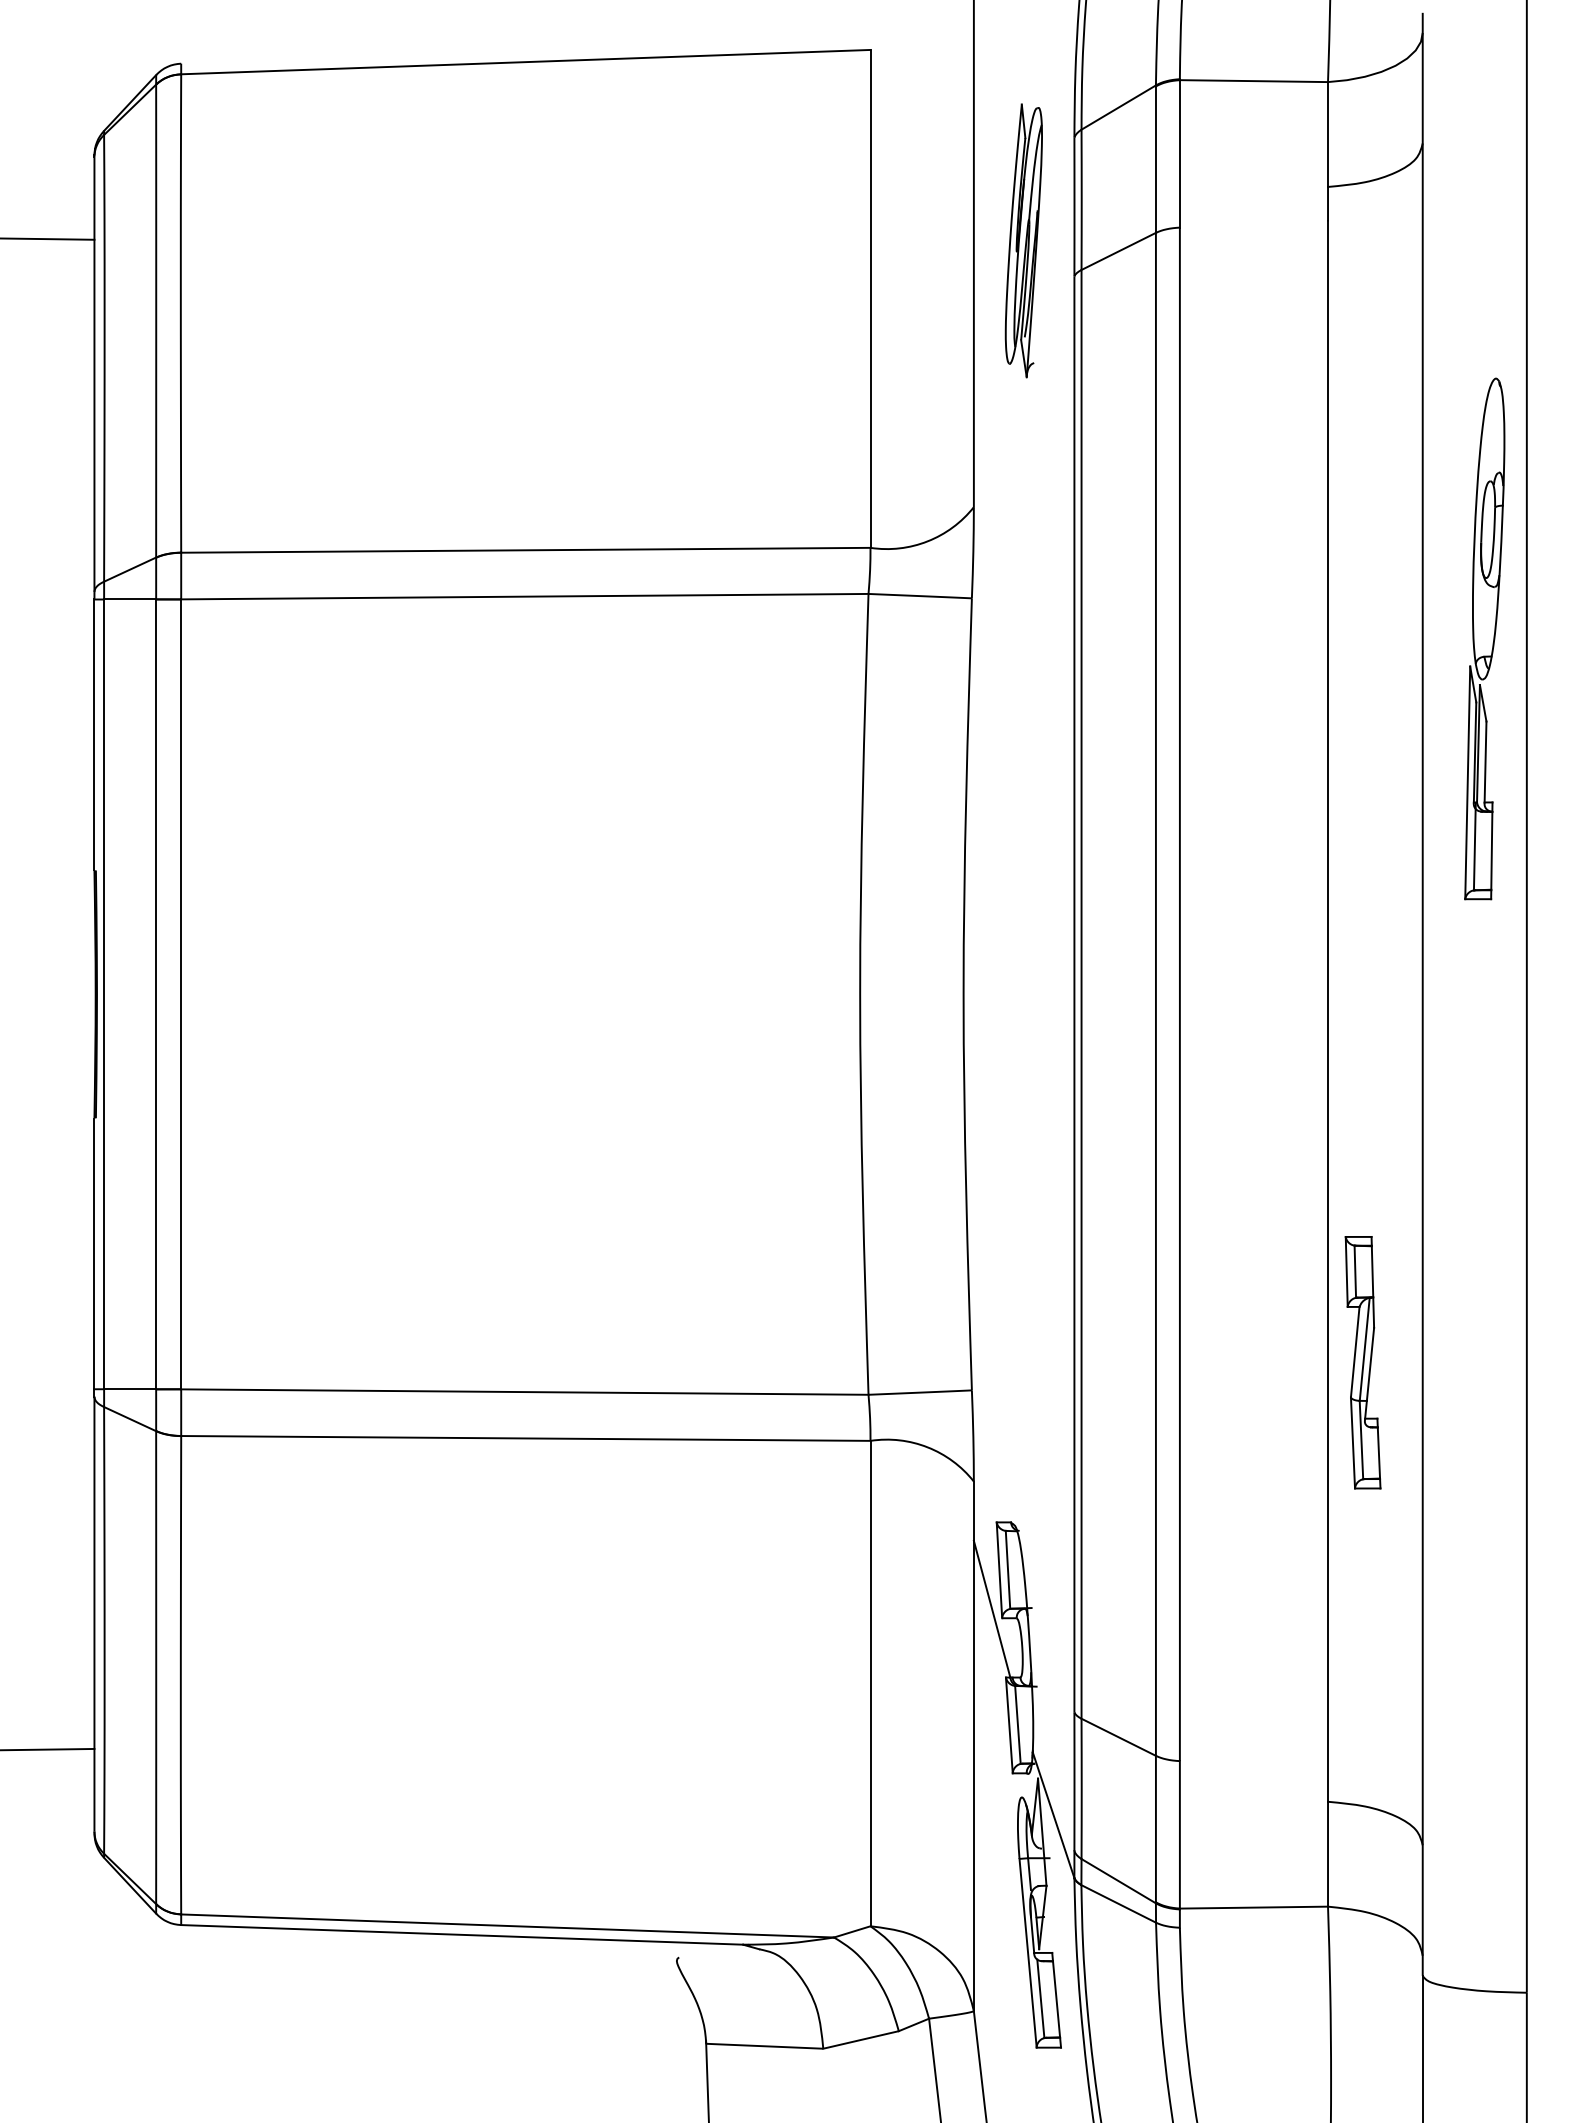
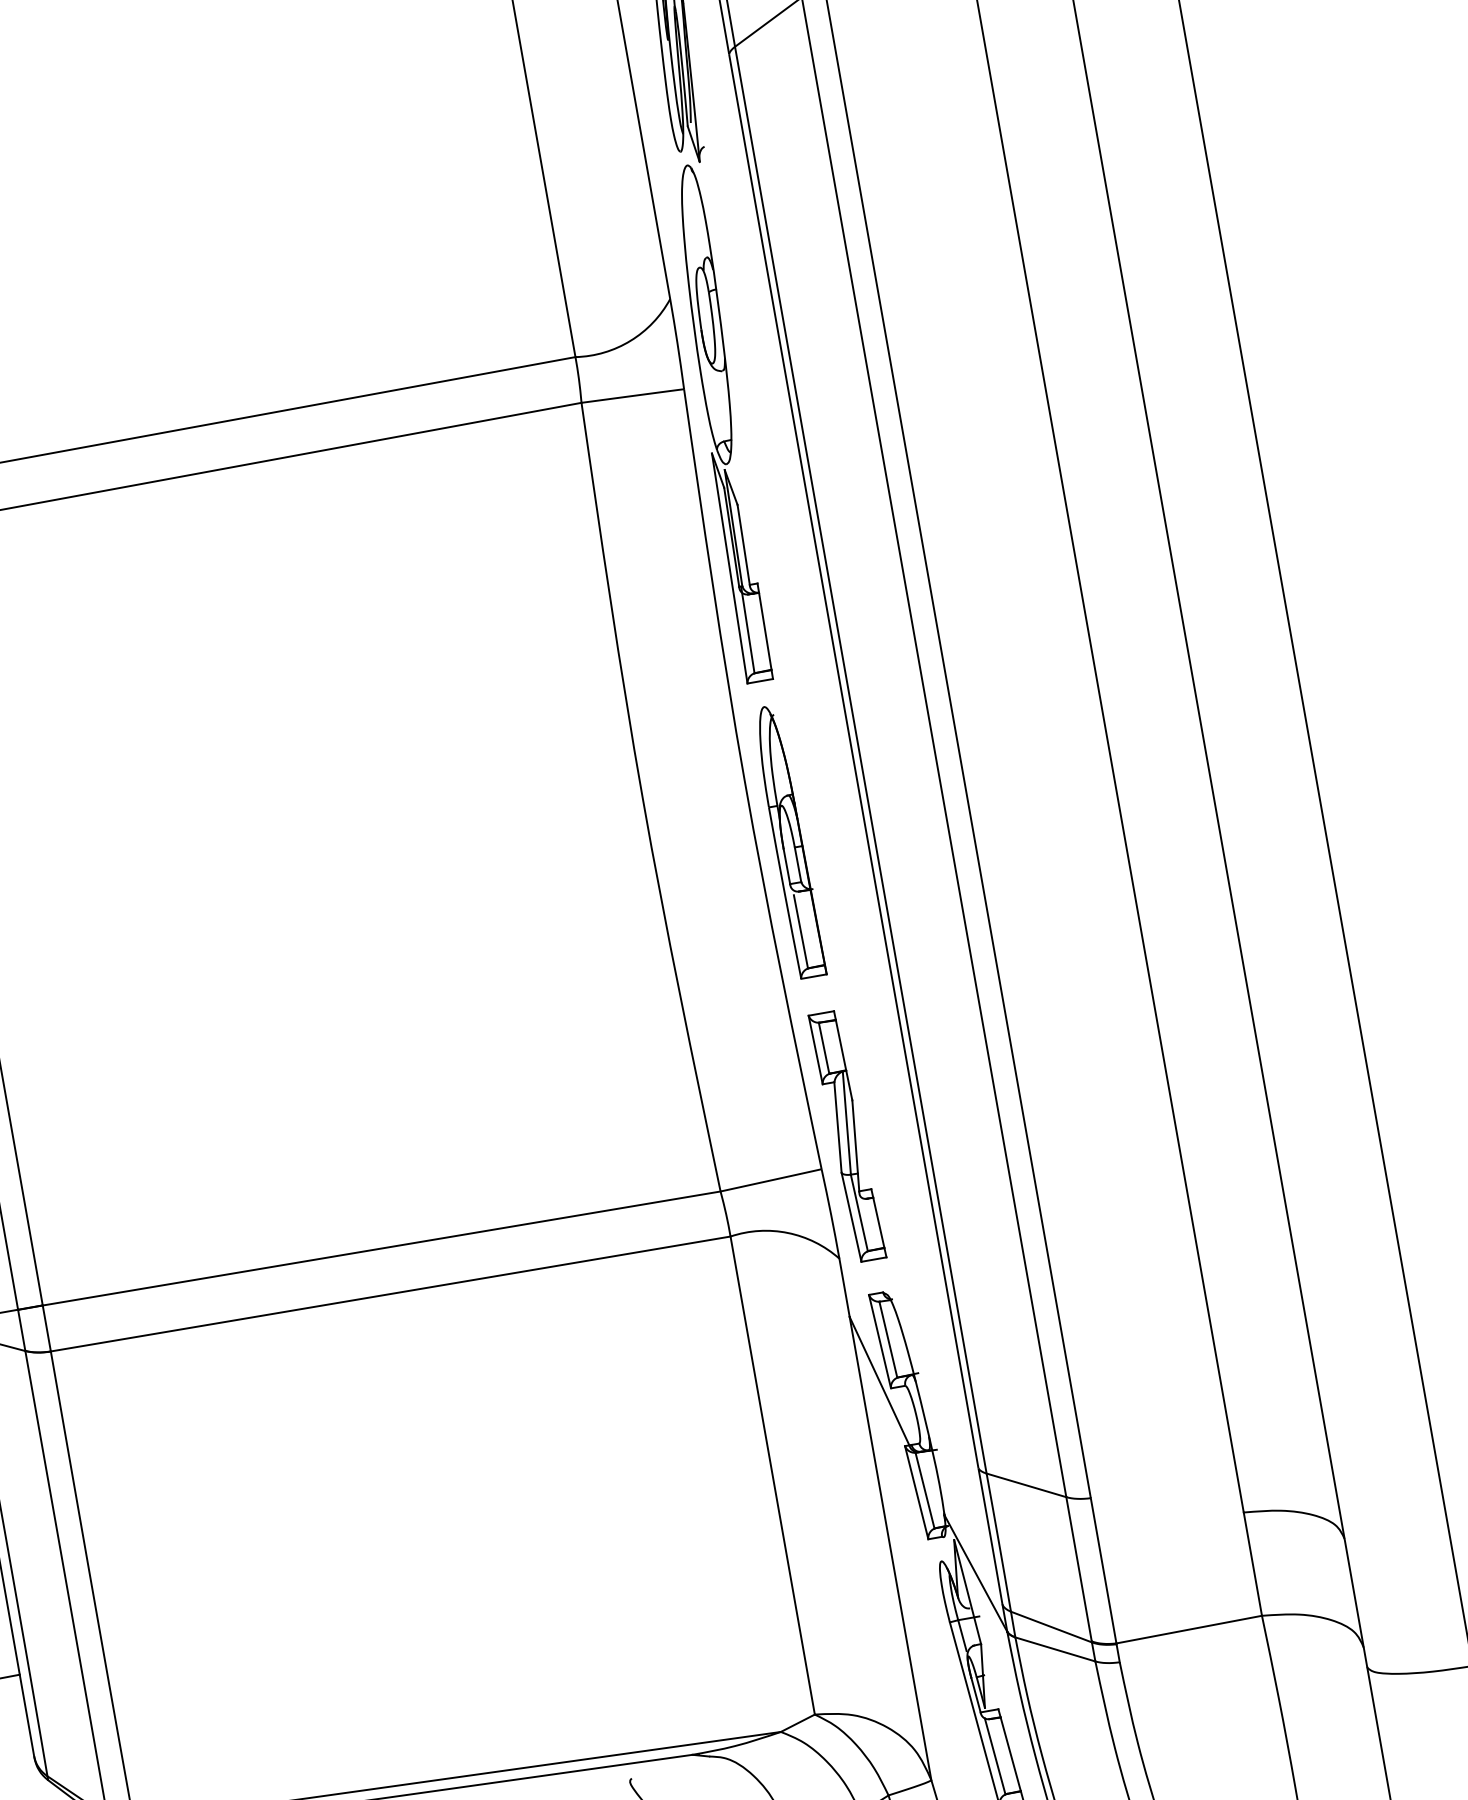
part: (1484, 638) -> (721, 423), moved
part: (997, 1062) -> (789, 841), added
part: (1362, 1362) -> (846, 1136), moved

